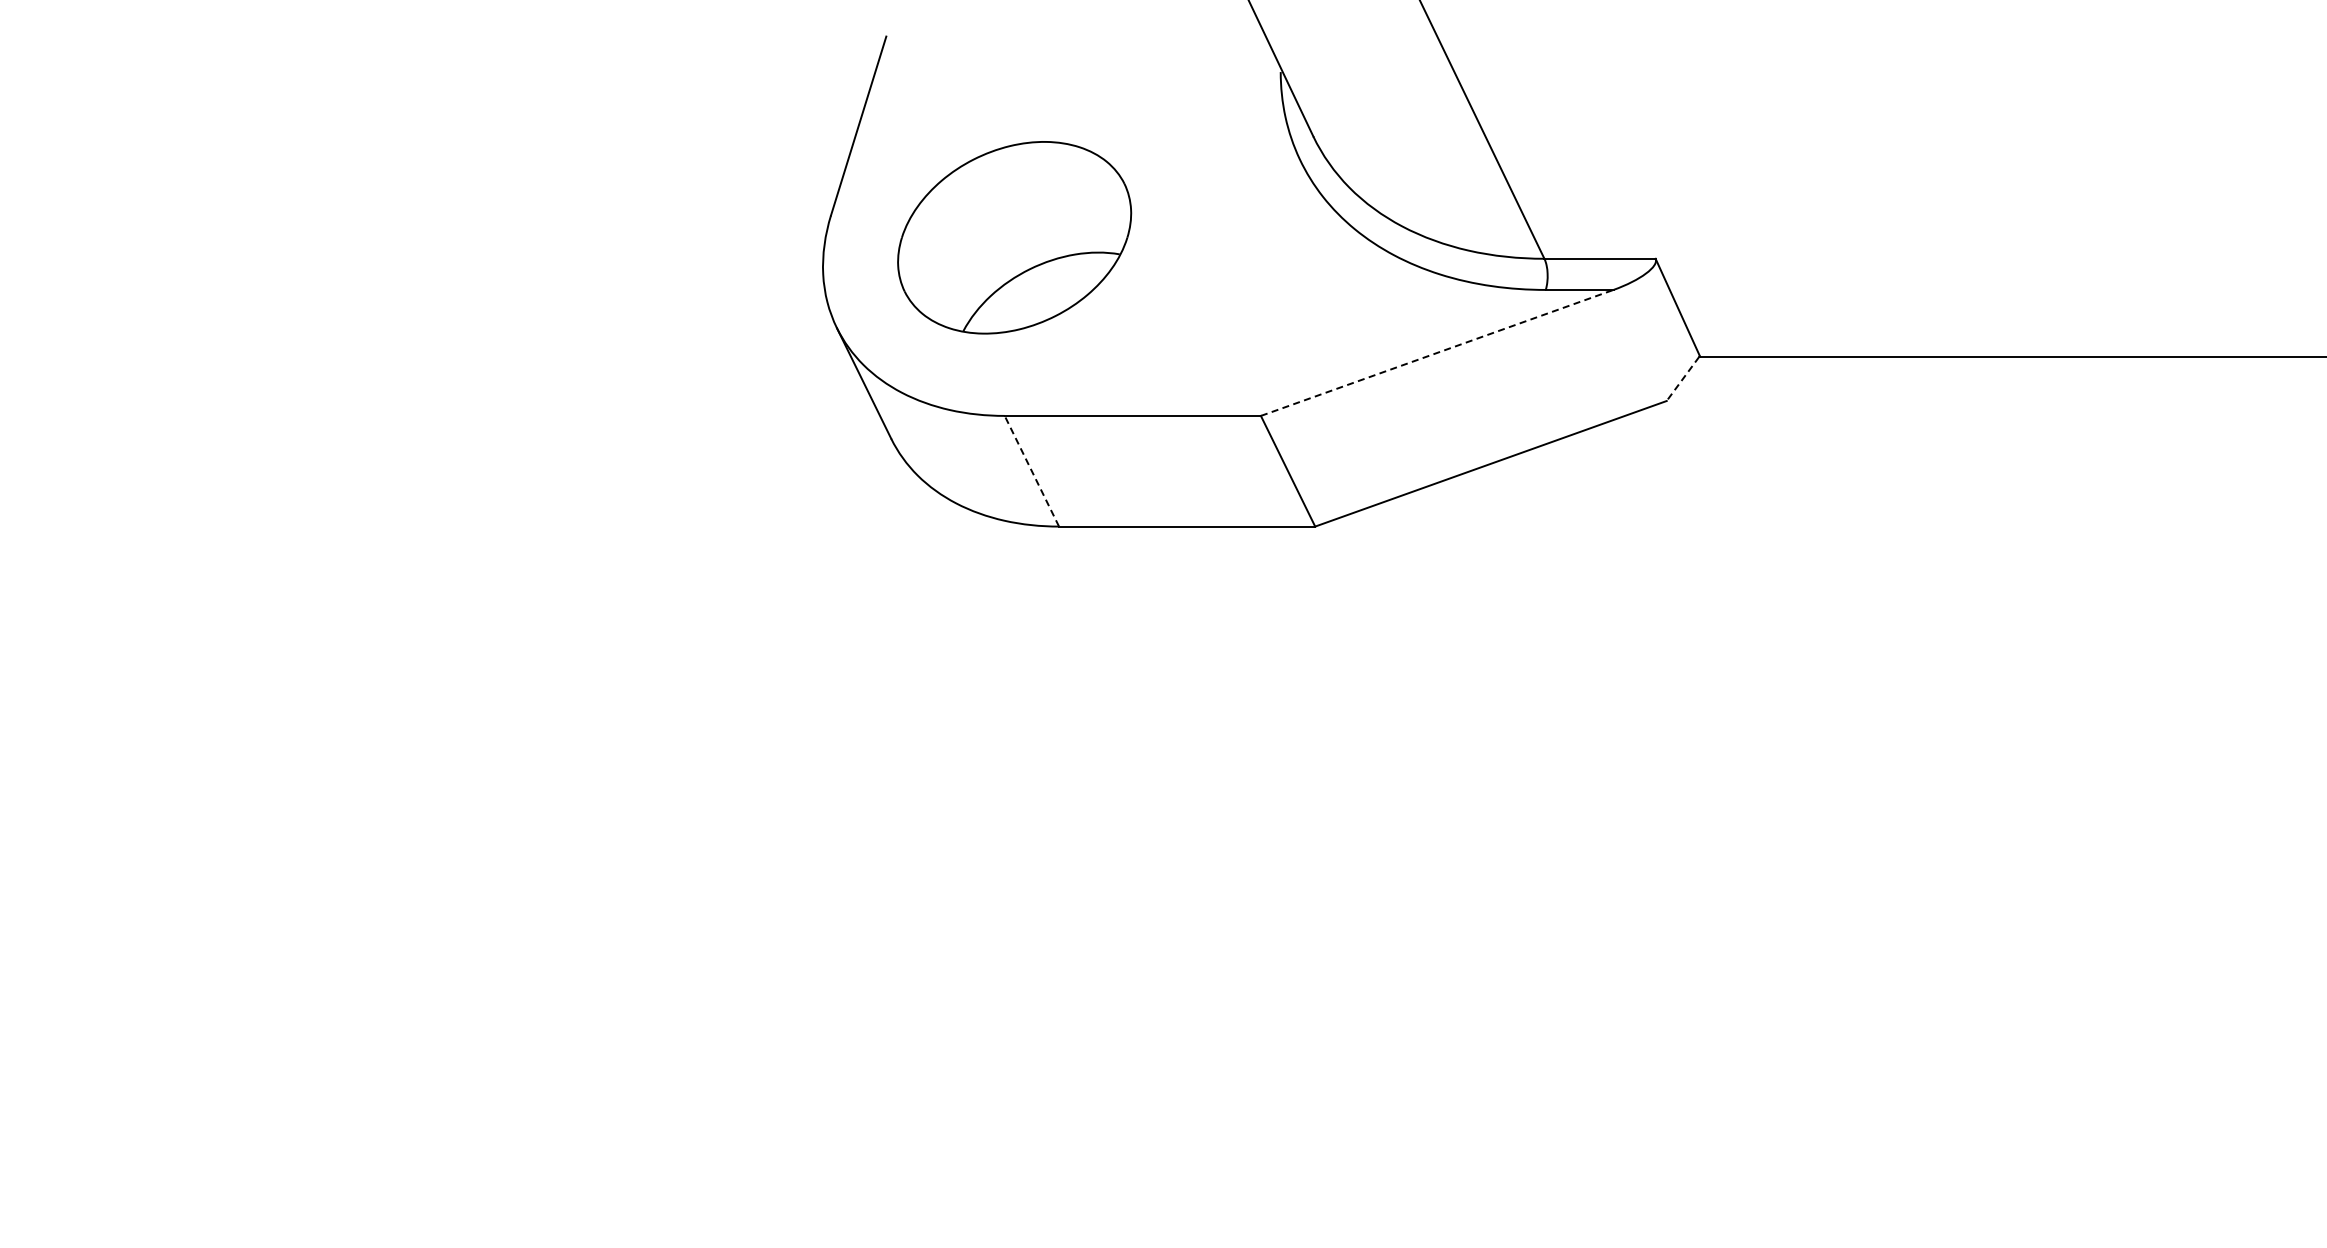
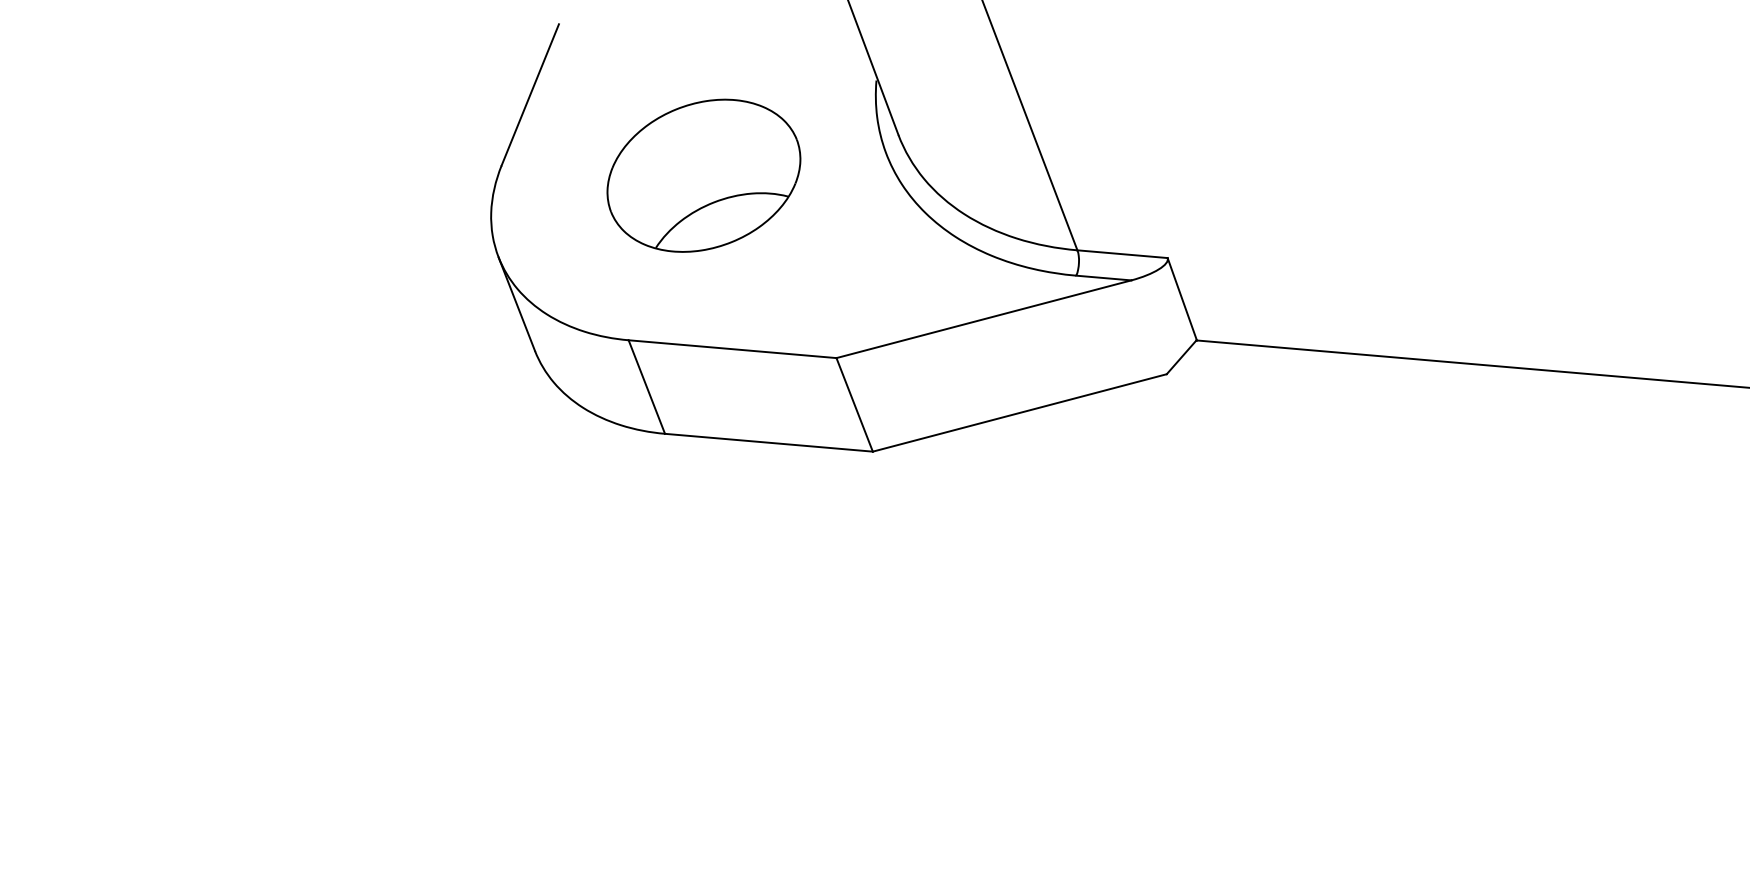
part: (1014, 237) -> (703, 175), moved
line: (1437, 352) -> (984, 318), dashed -> solid
line: (1682, 379) -> (1181, 357), dashed -> solid
line: (1031, 471) -> (646, 387), dashed -> solid

